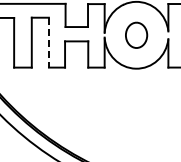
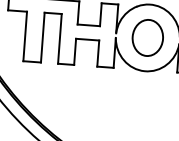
part: (136, 35) -> (147, 38), size x1.43
line: (48, 42) -> (59, 38), dashed -> solid

